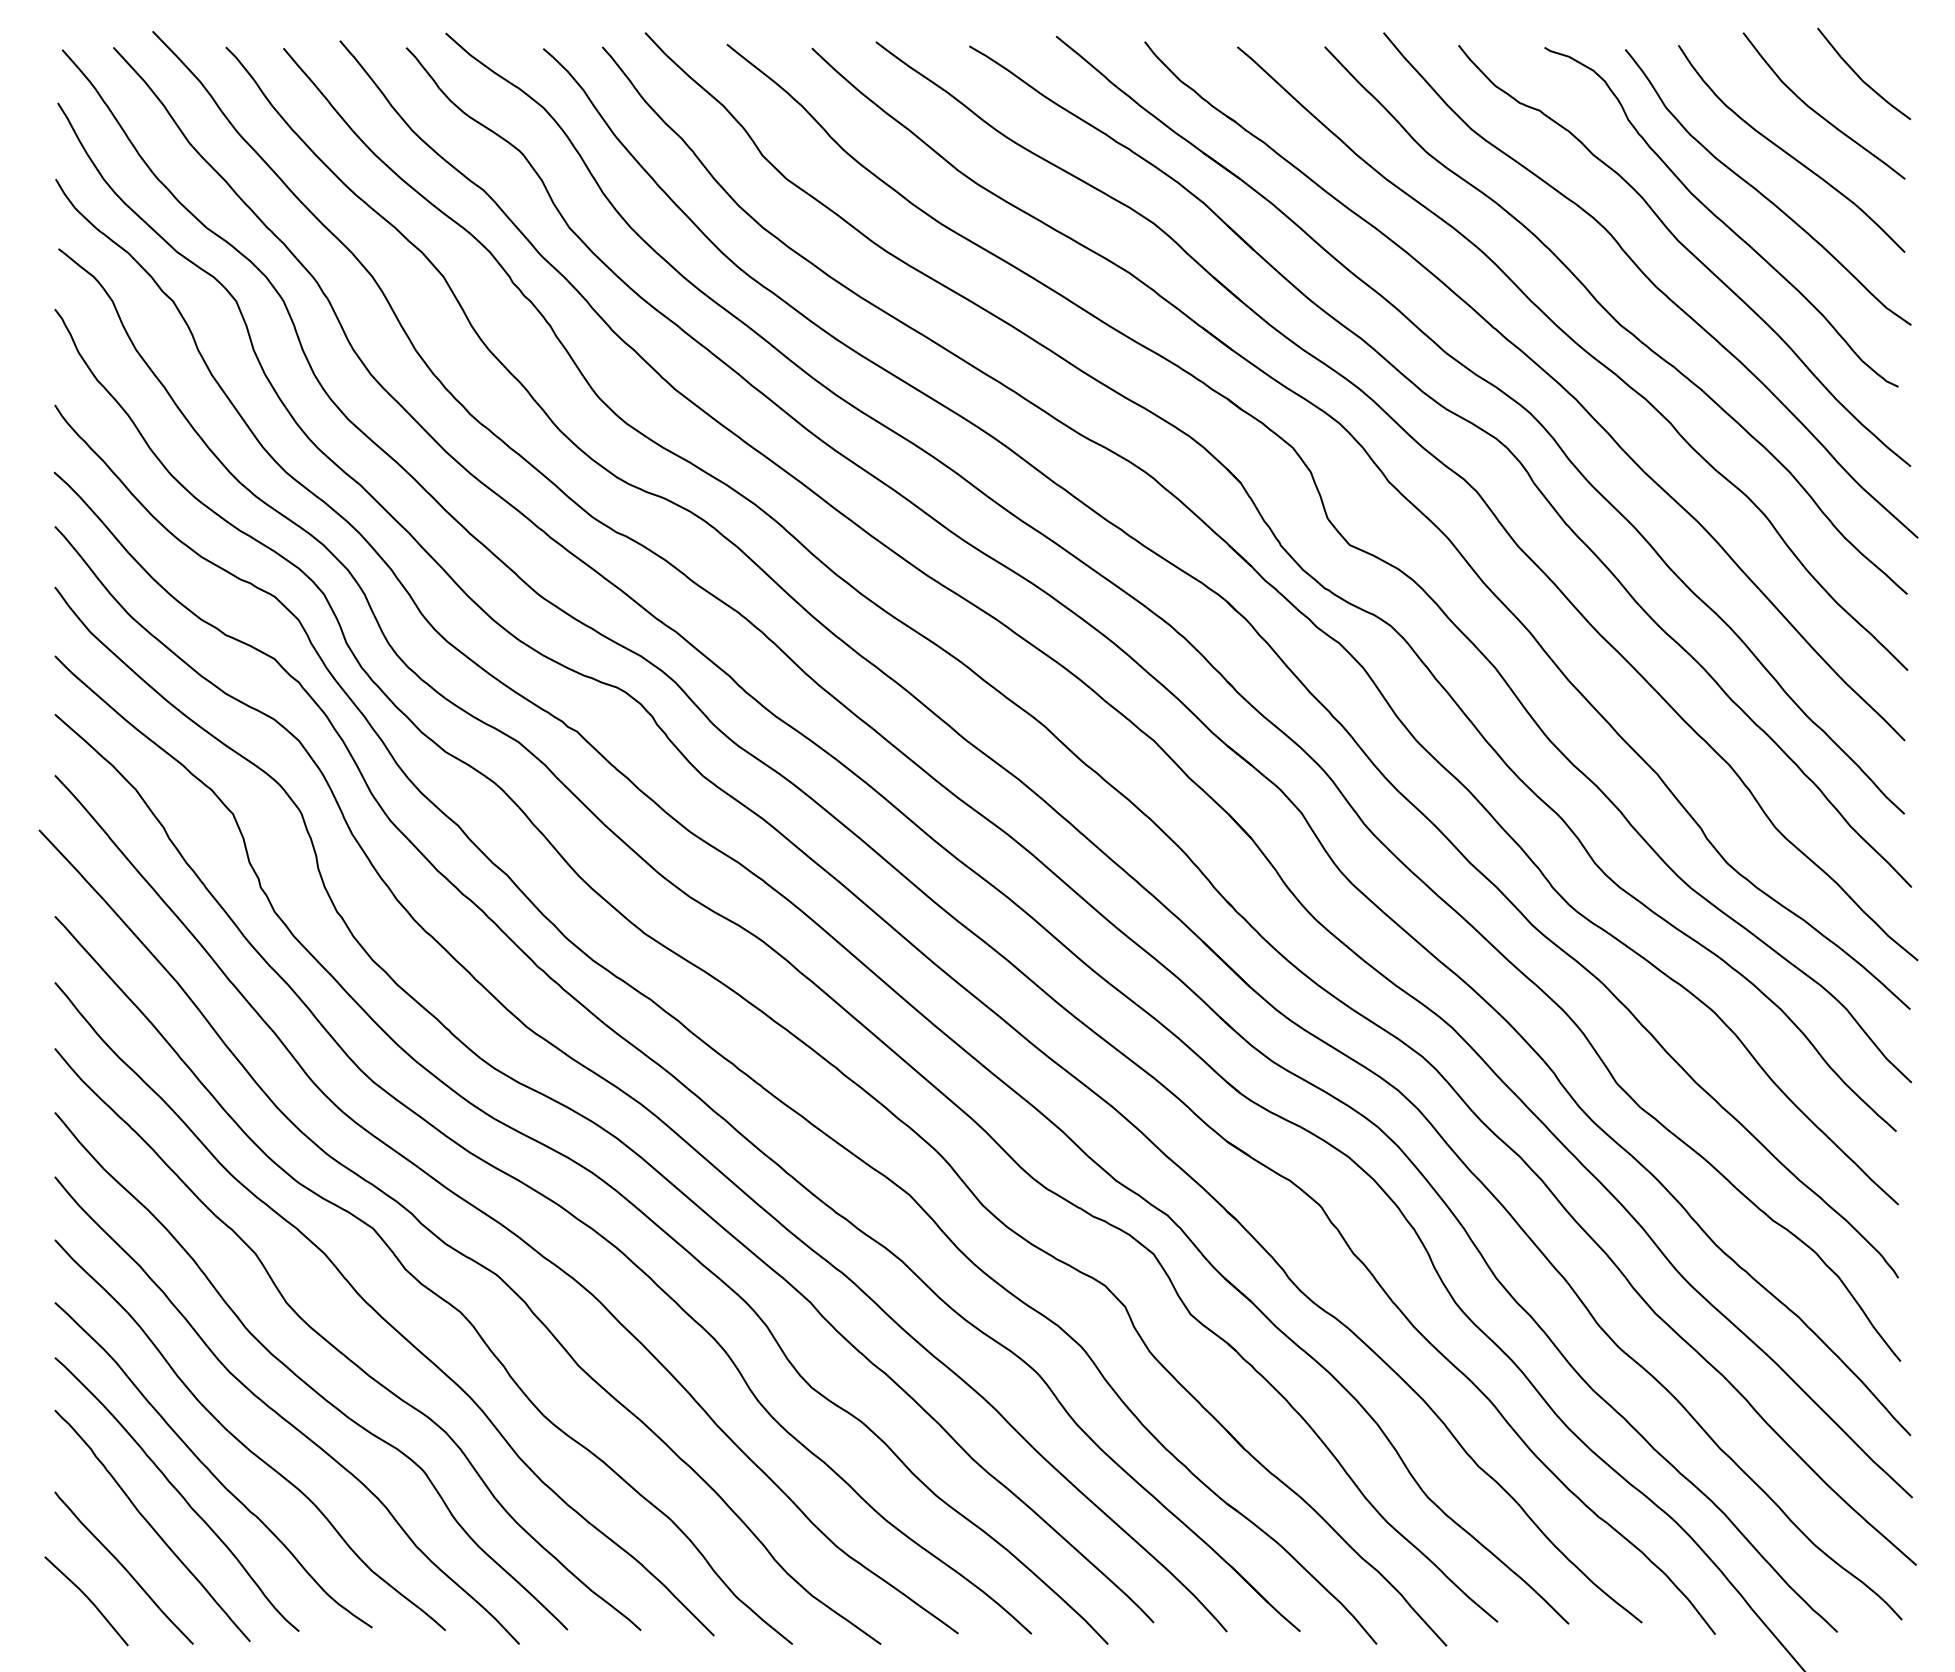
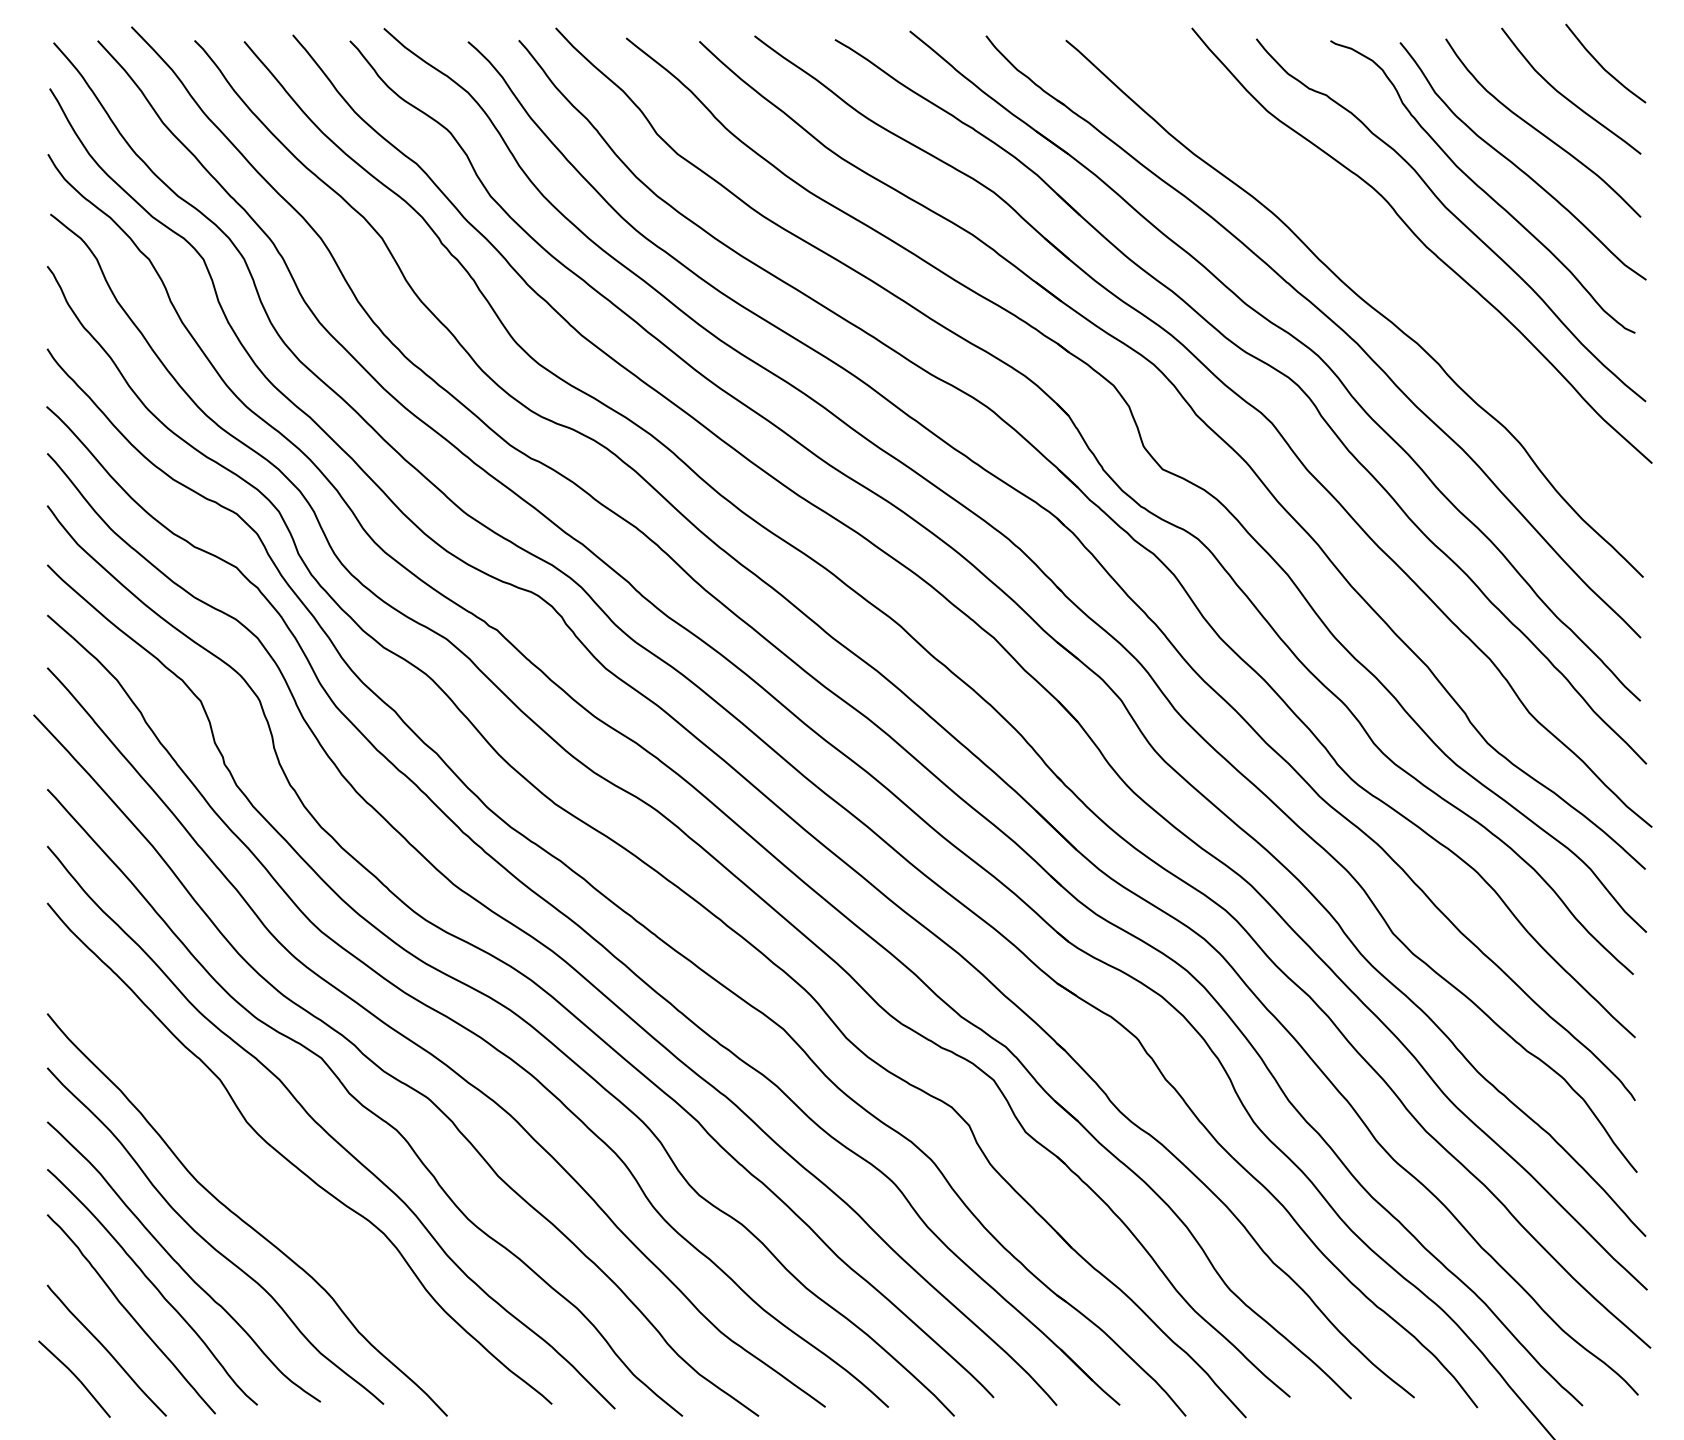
curve: (1615, 320) -> (1391, 275), removed
curve: (305, 1381) -> (263, 1189), removed

